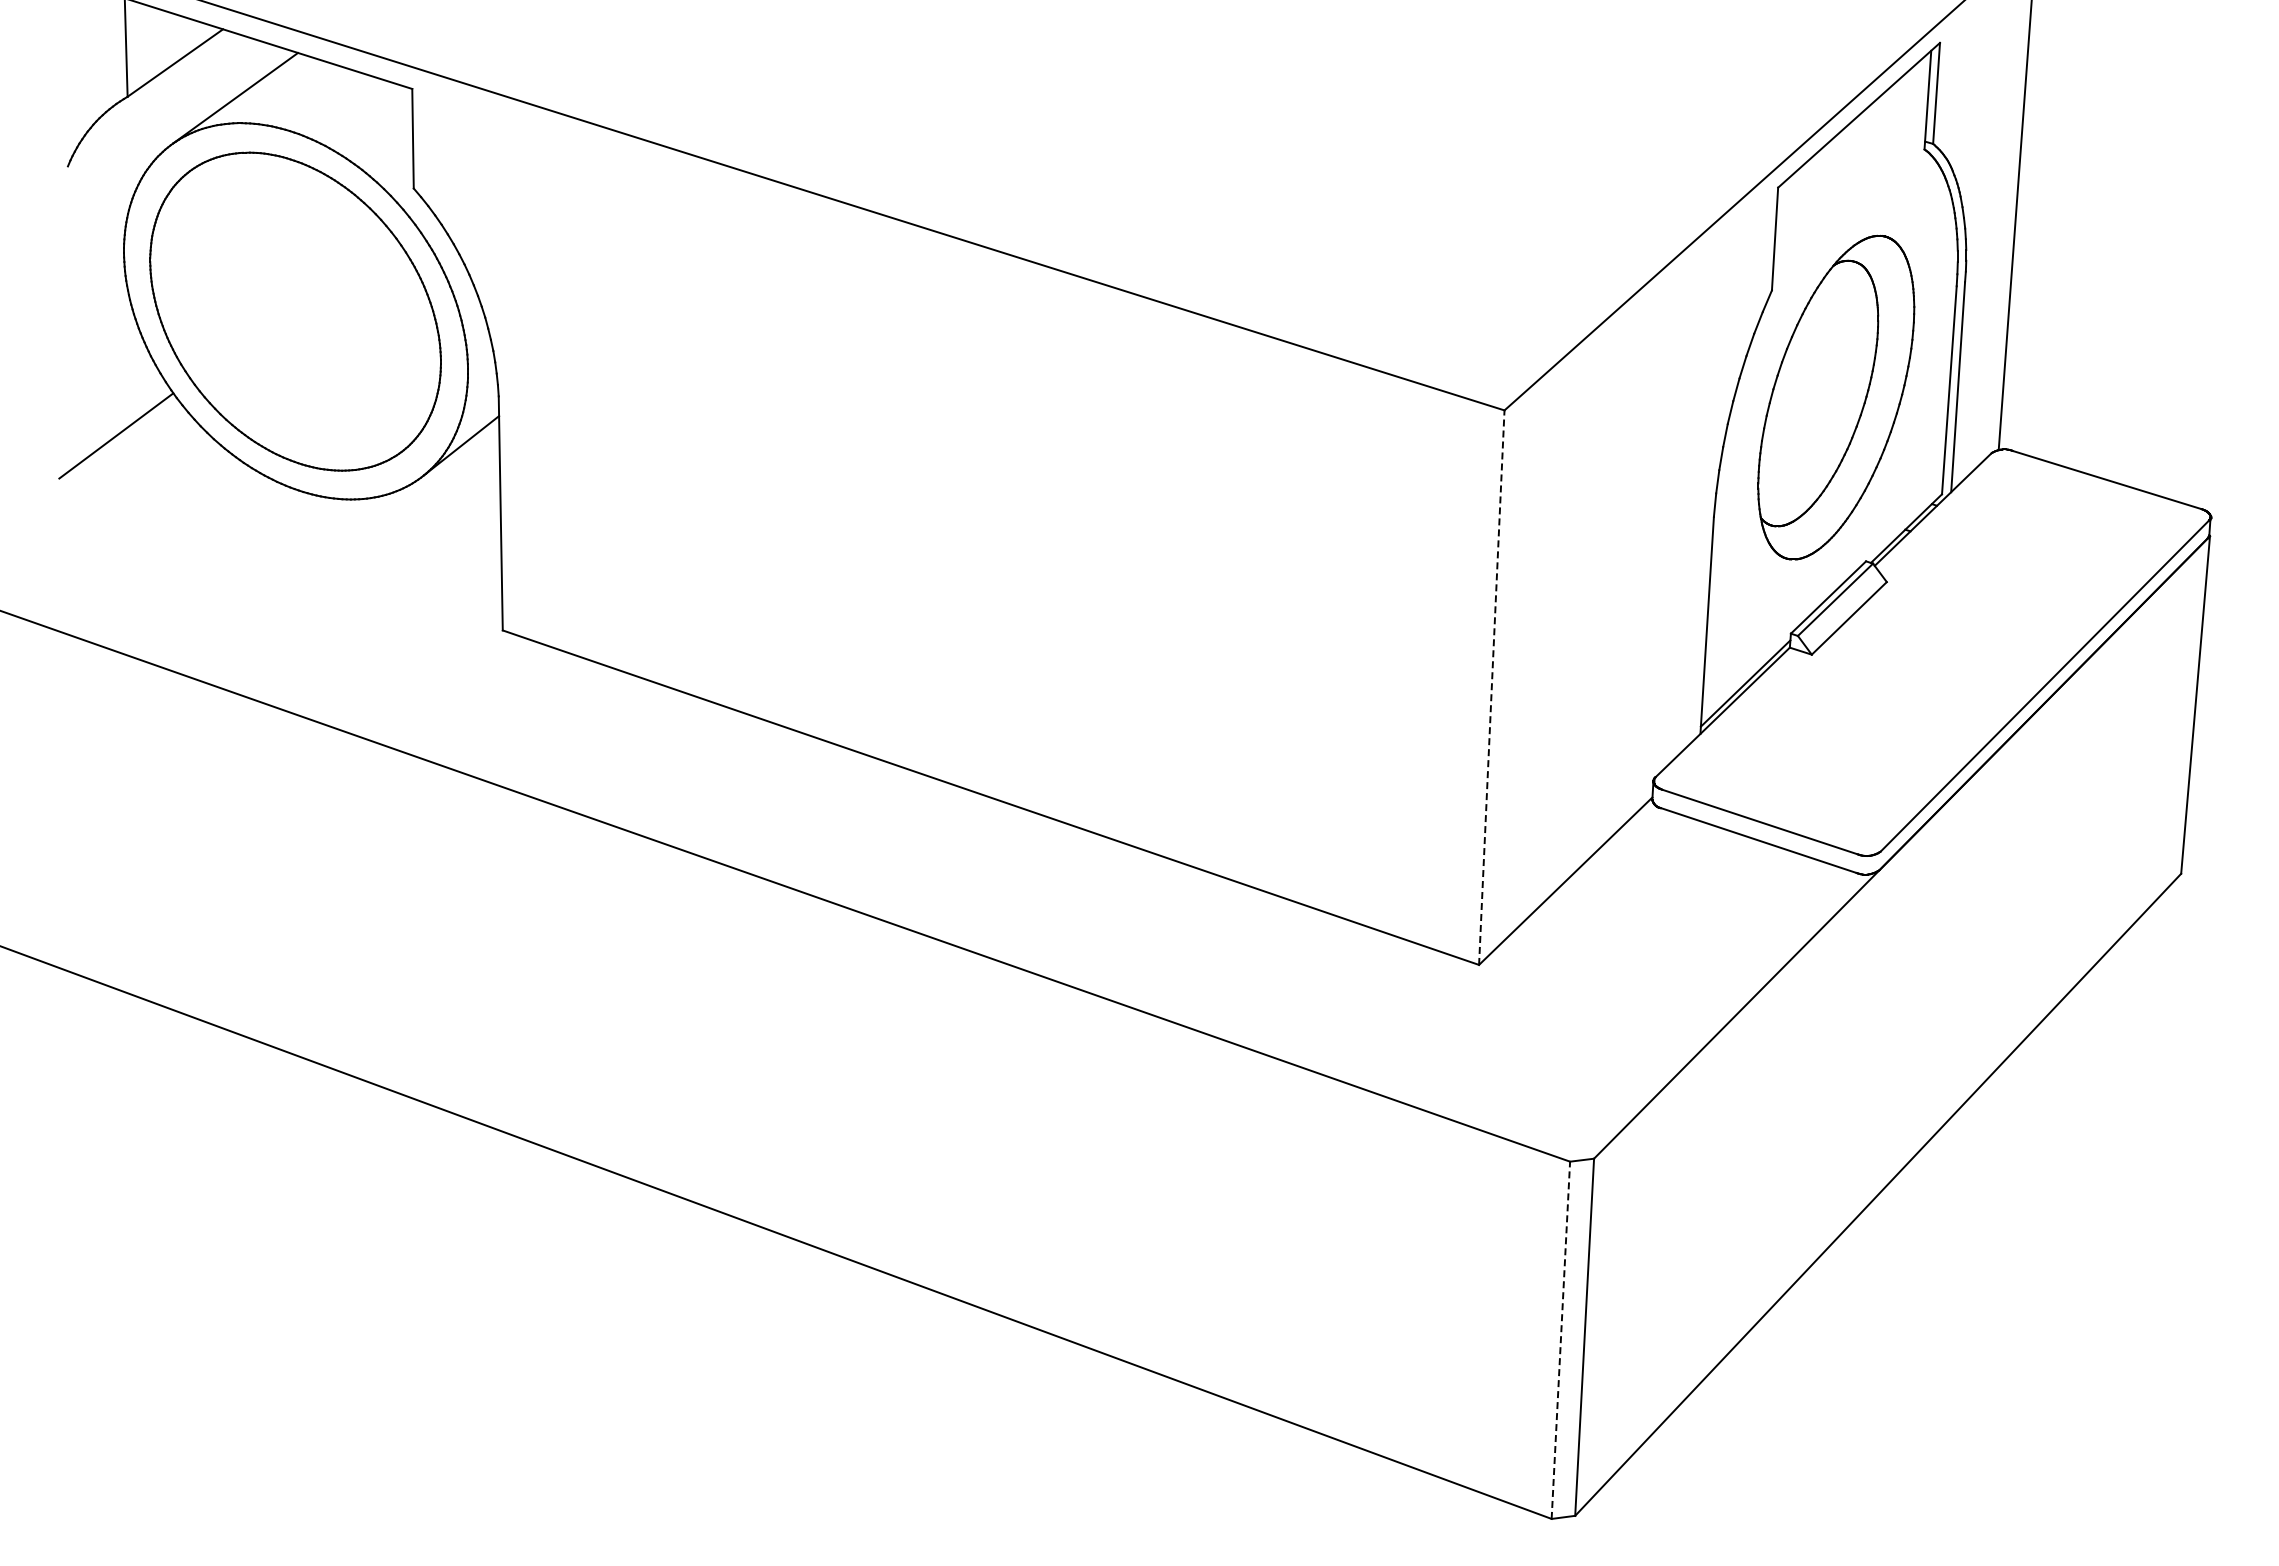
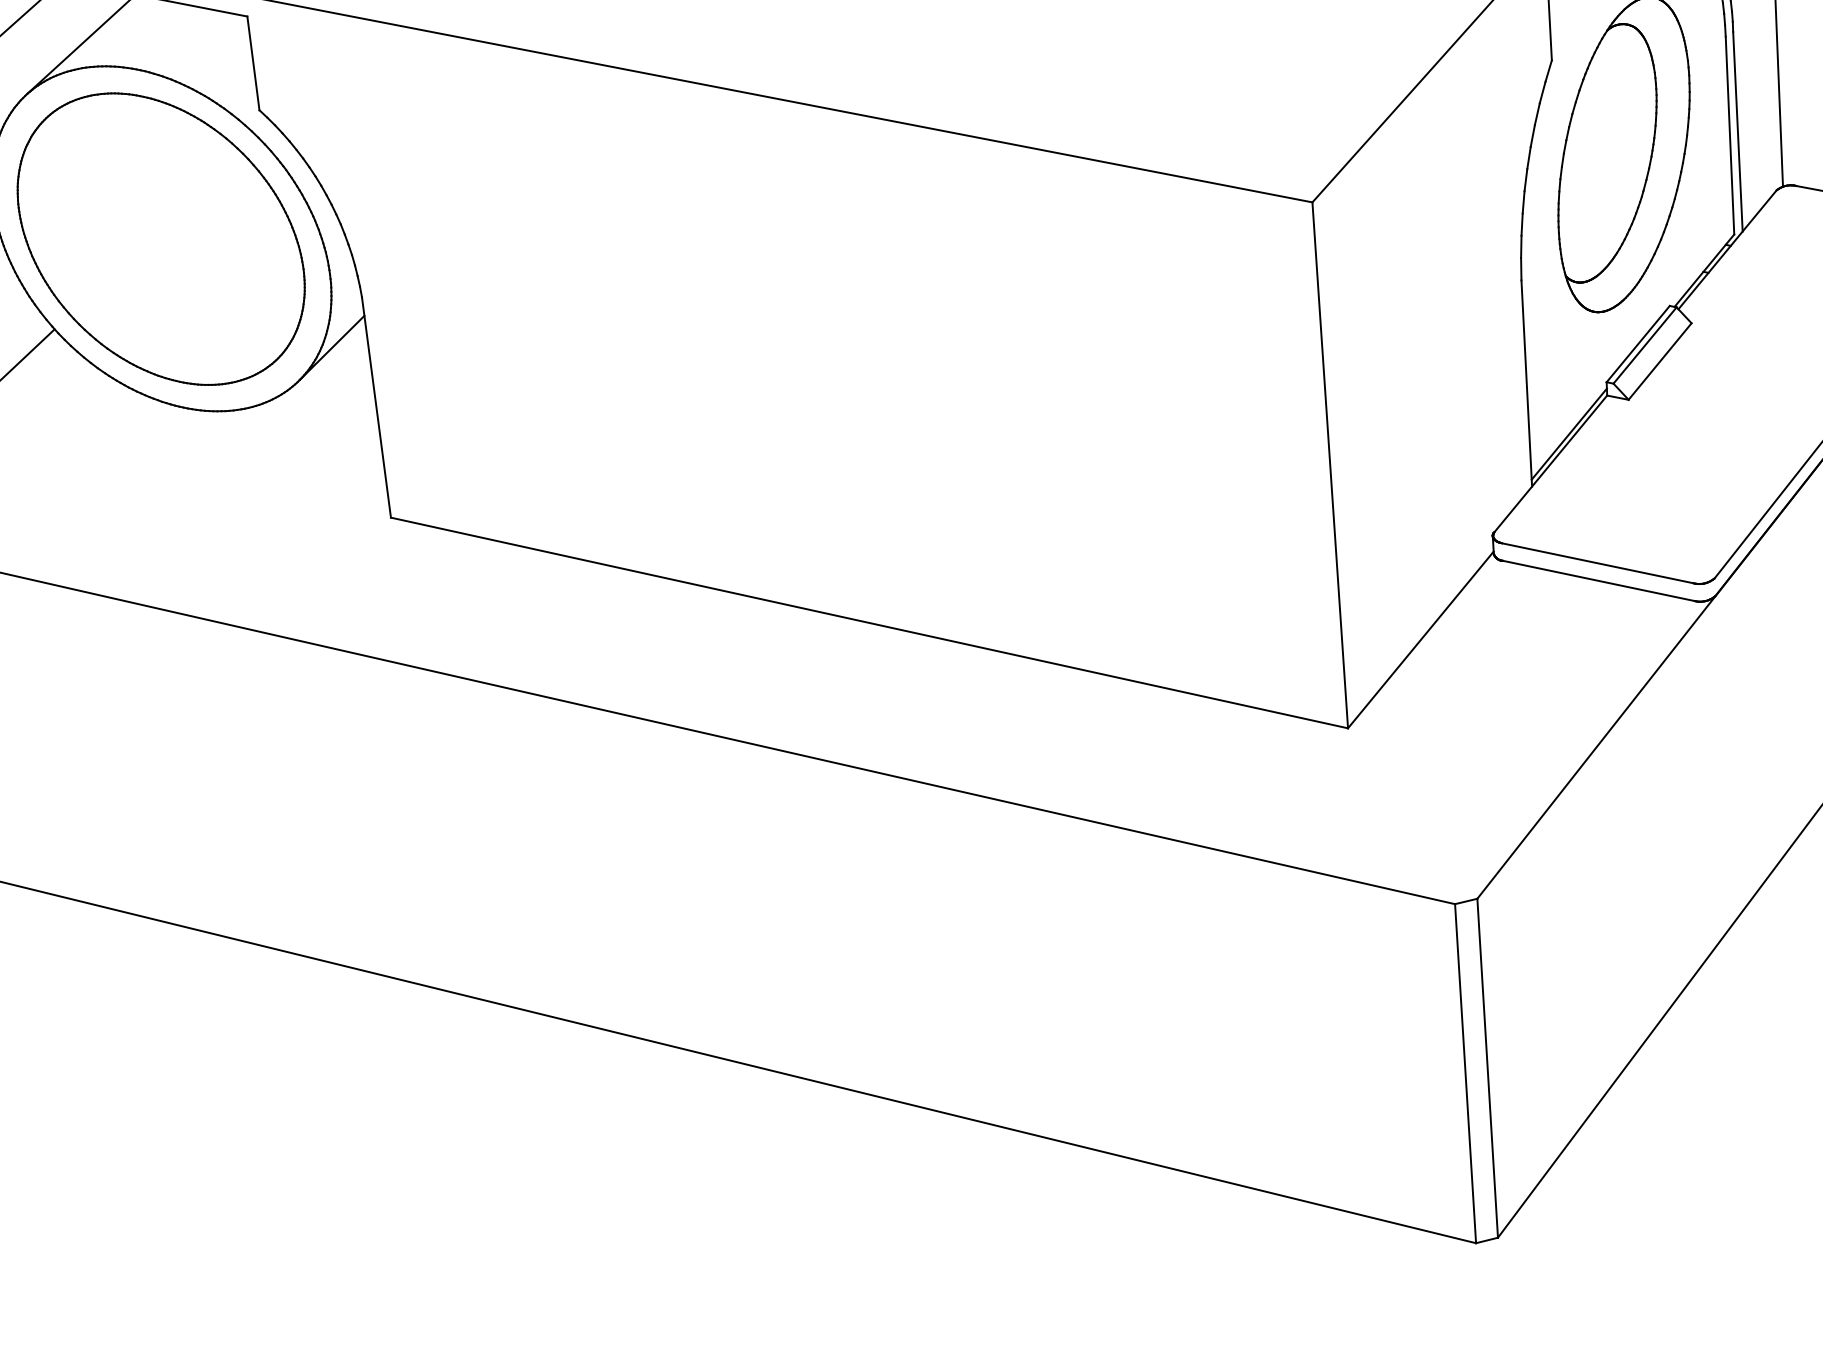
line: (1491, 687) -> (1329, 465), dashed -> solid
line: (1560, 1340) -> (1465, 1073), dashed -> solid

